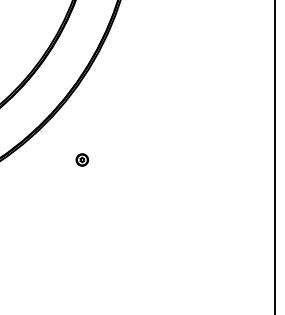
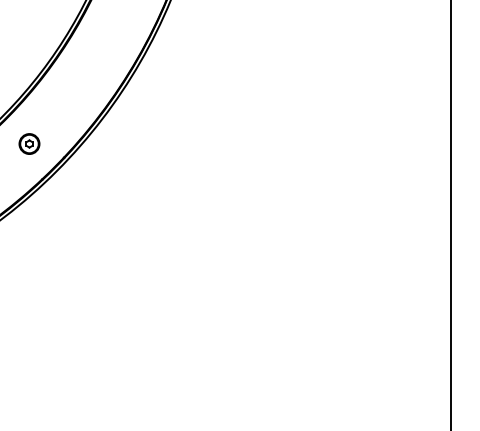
part: (81, 159) -> (28, 143), moved

